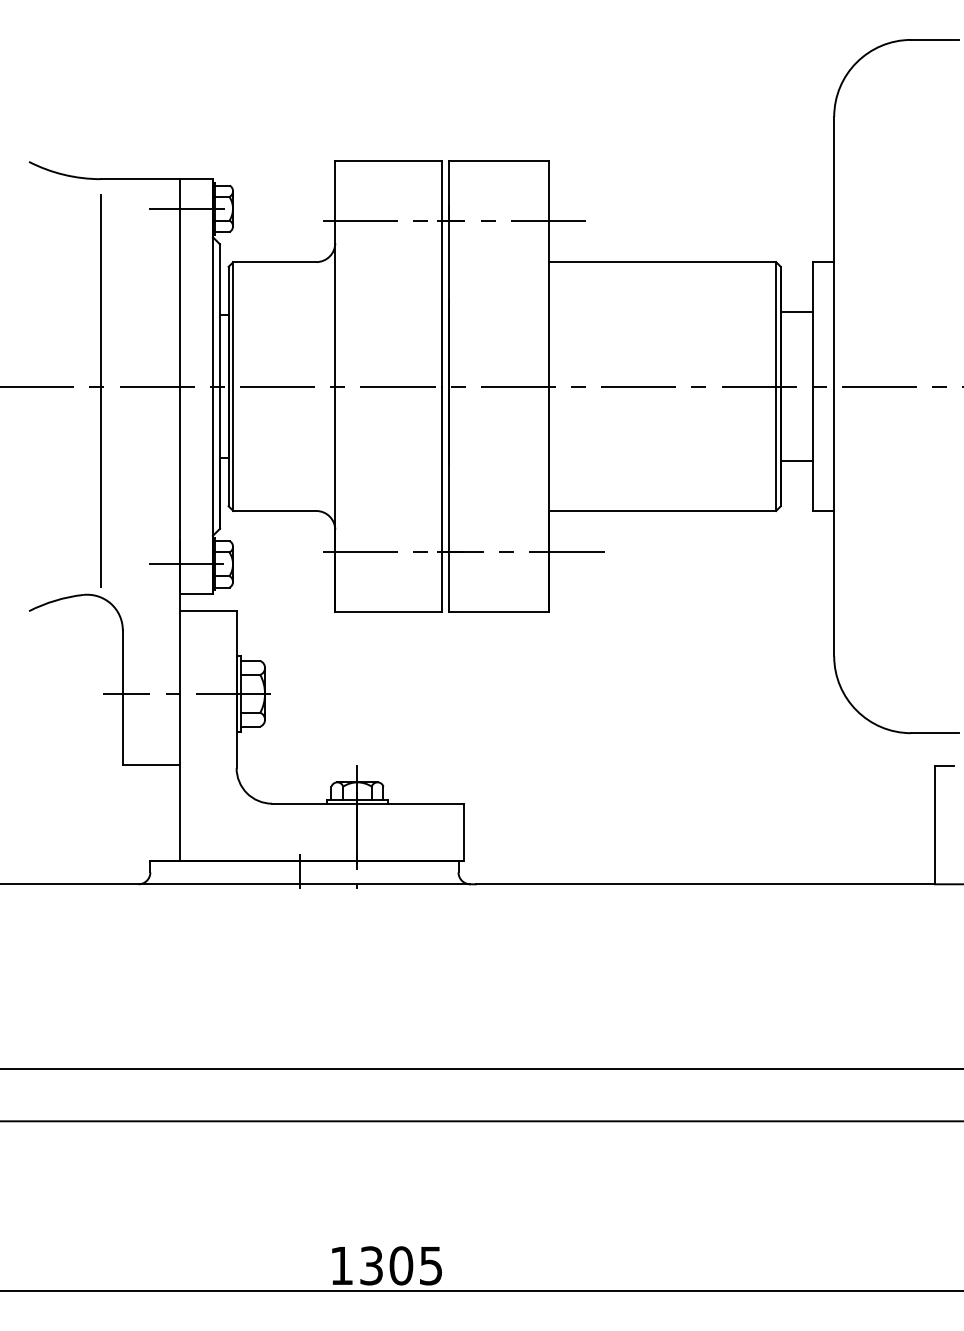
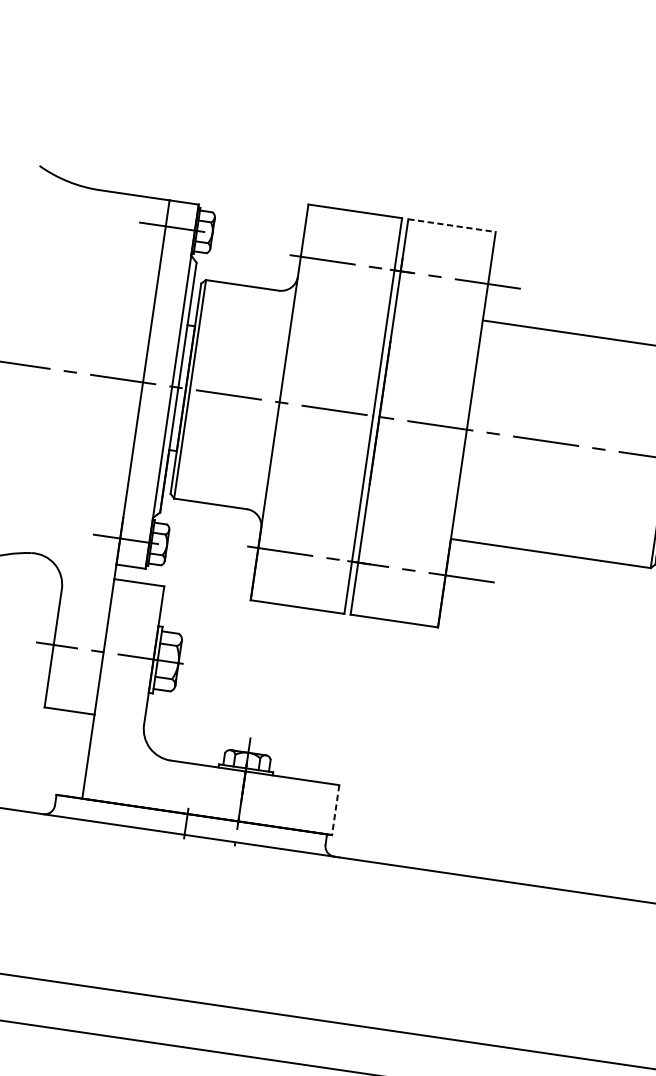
line: (498, 161) -> (451, 225), solid -> dashed
line: (100, 390) -> (72, 375), removed
line: (464, 832) -> (335, 810), solid -> dashed

